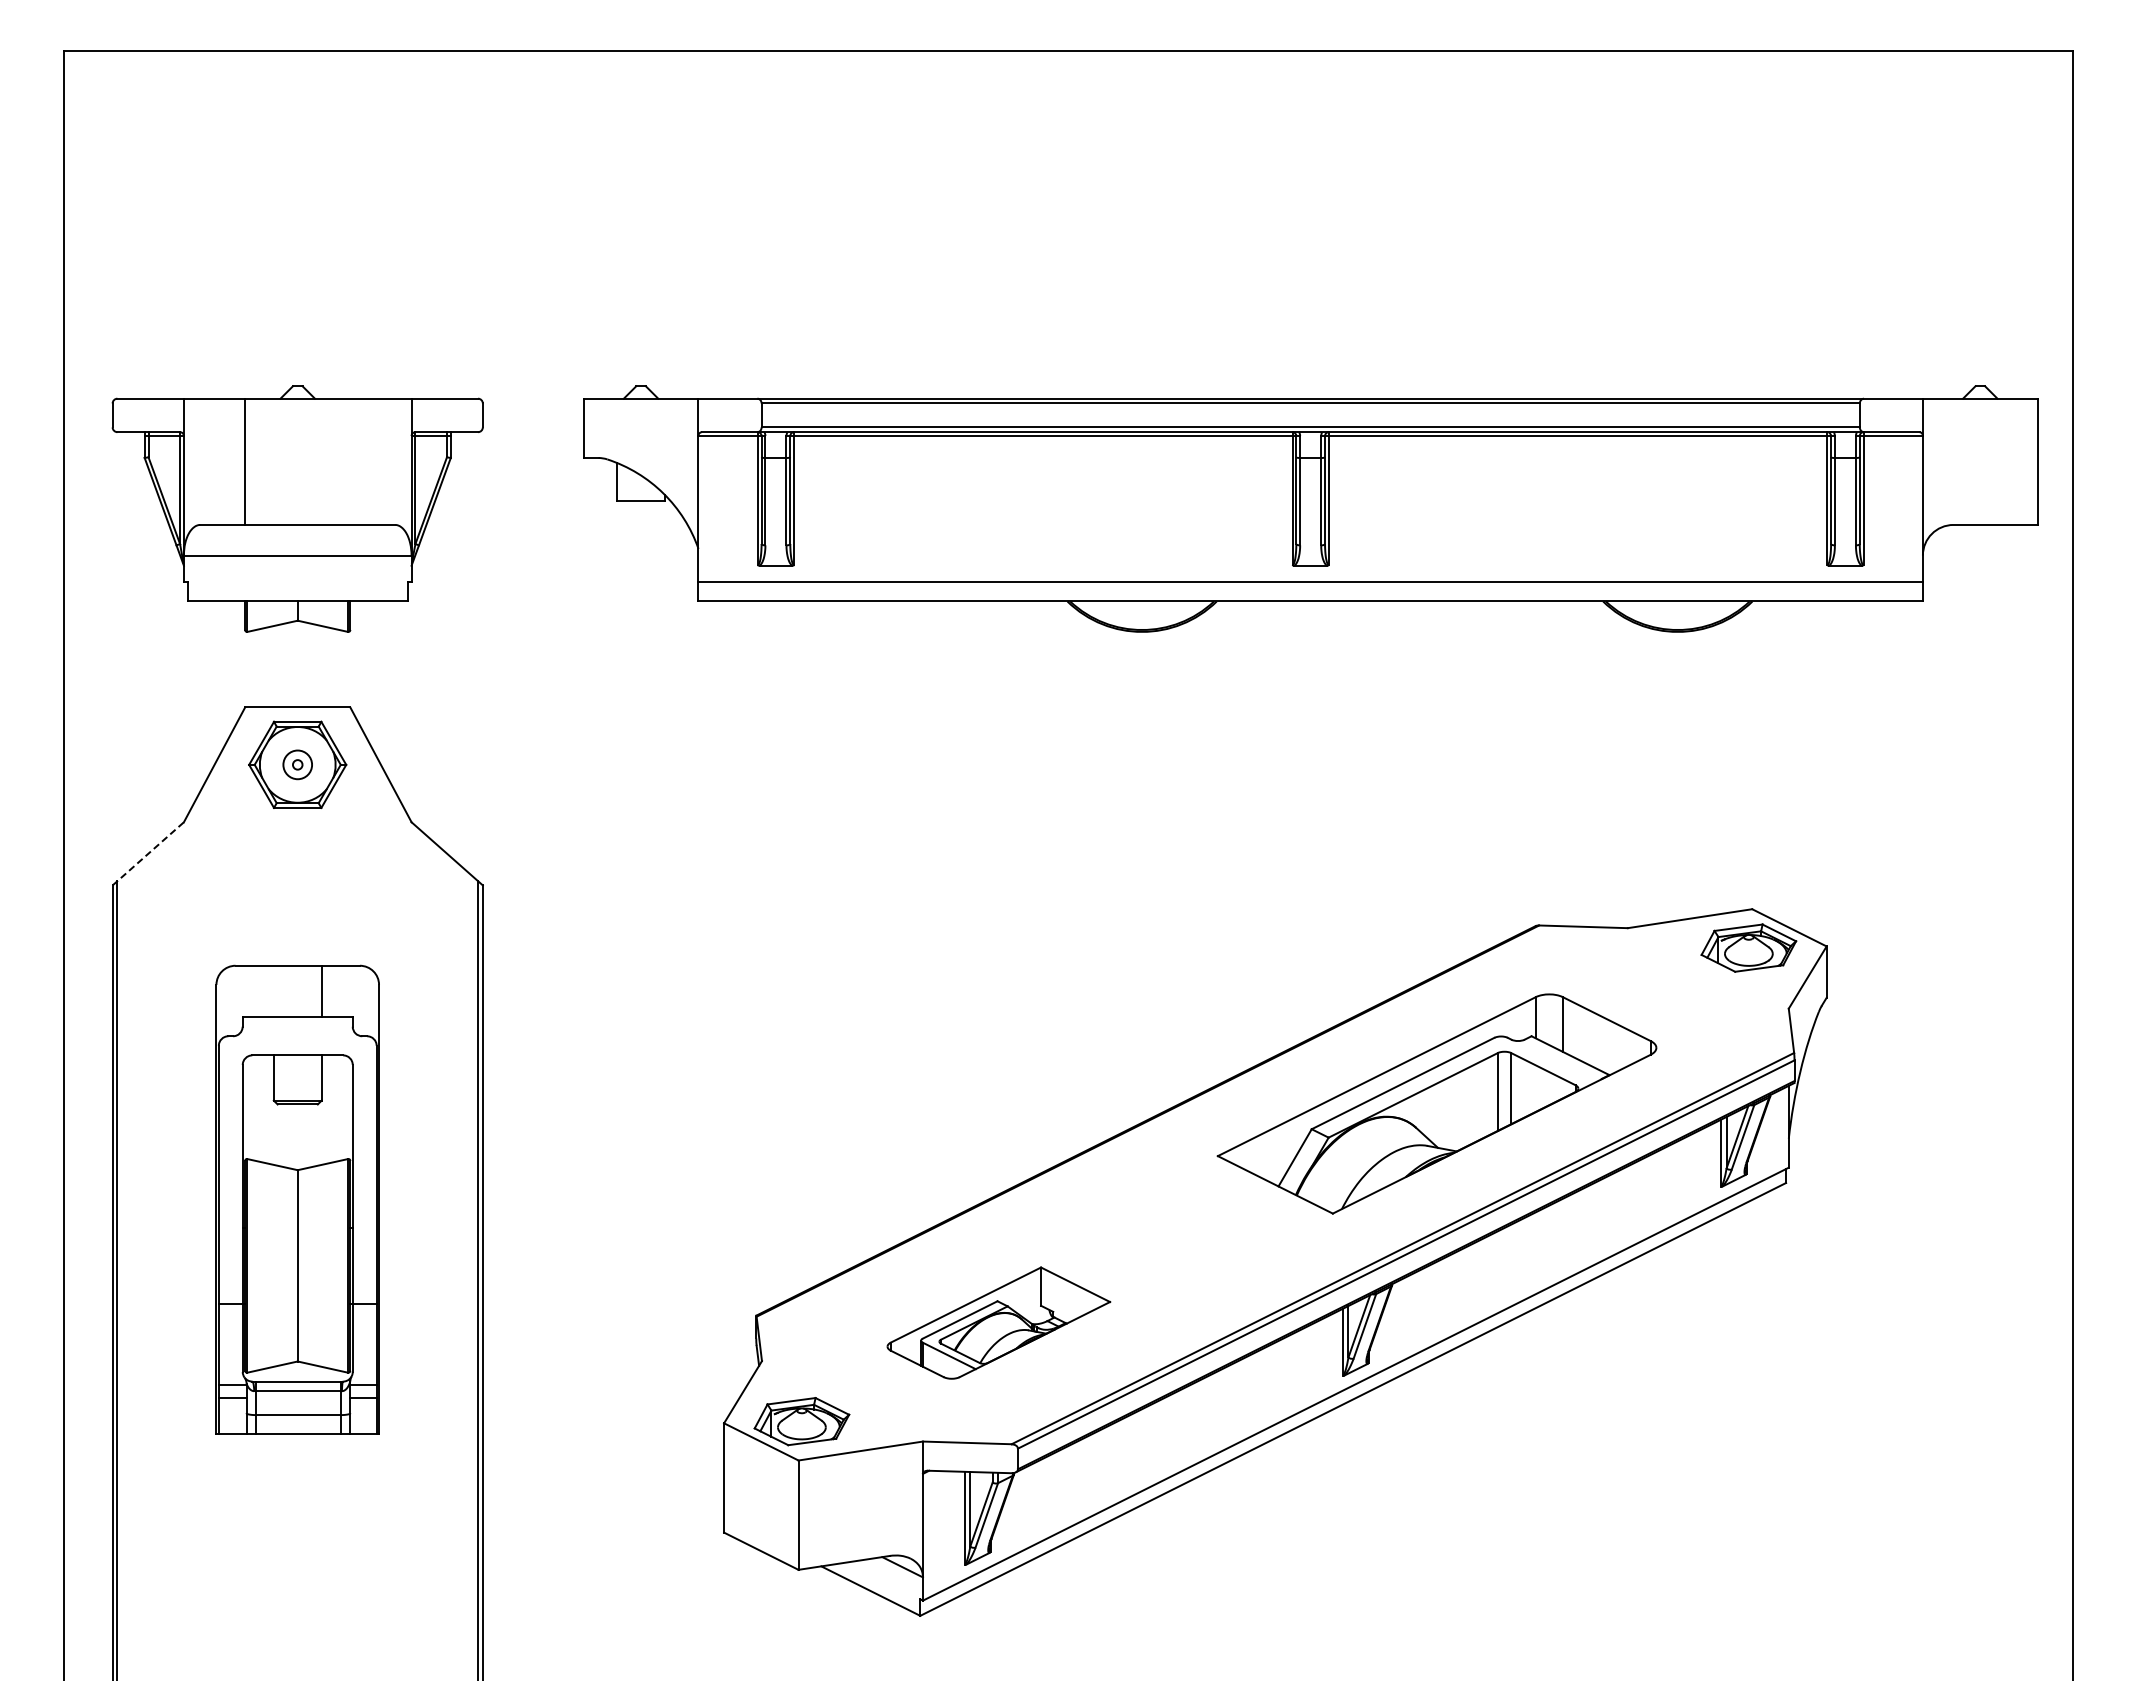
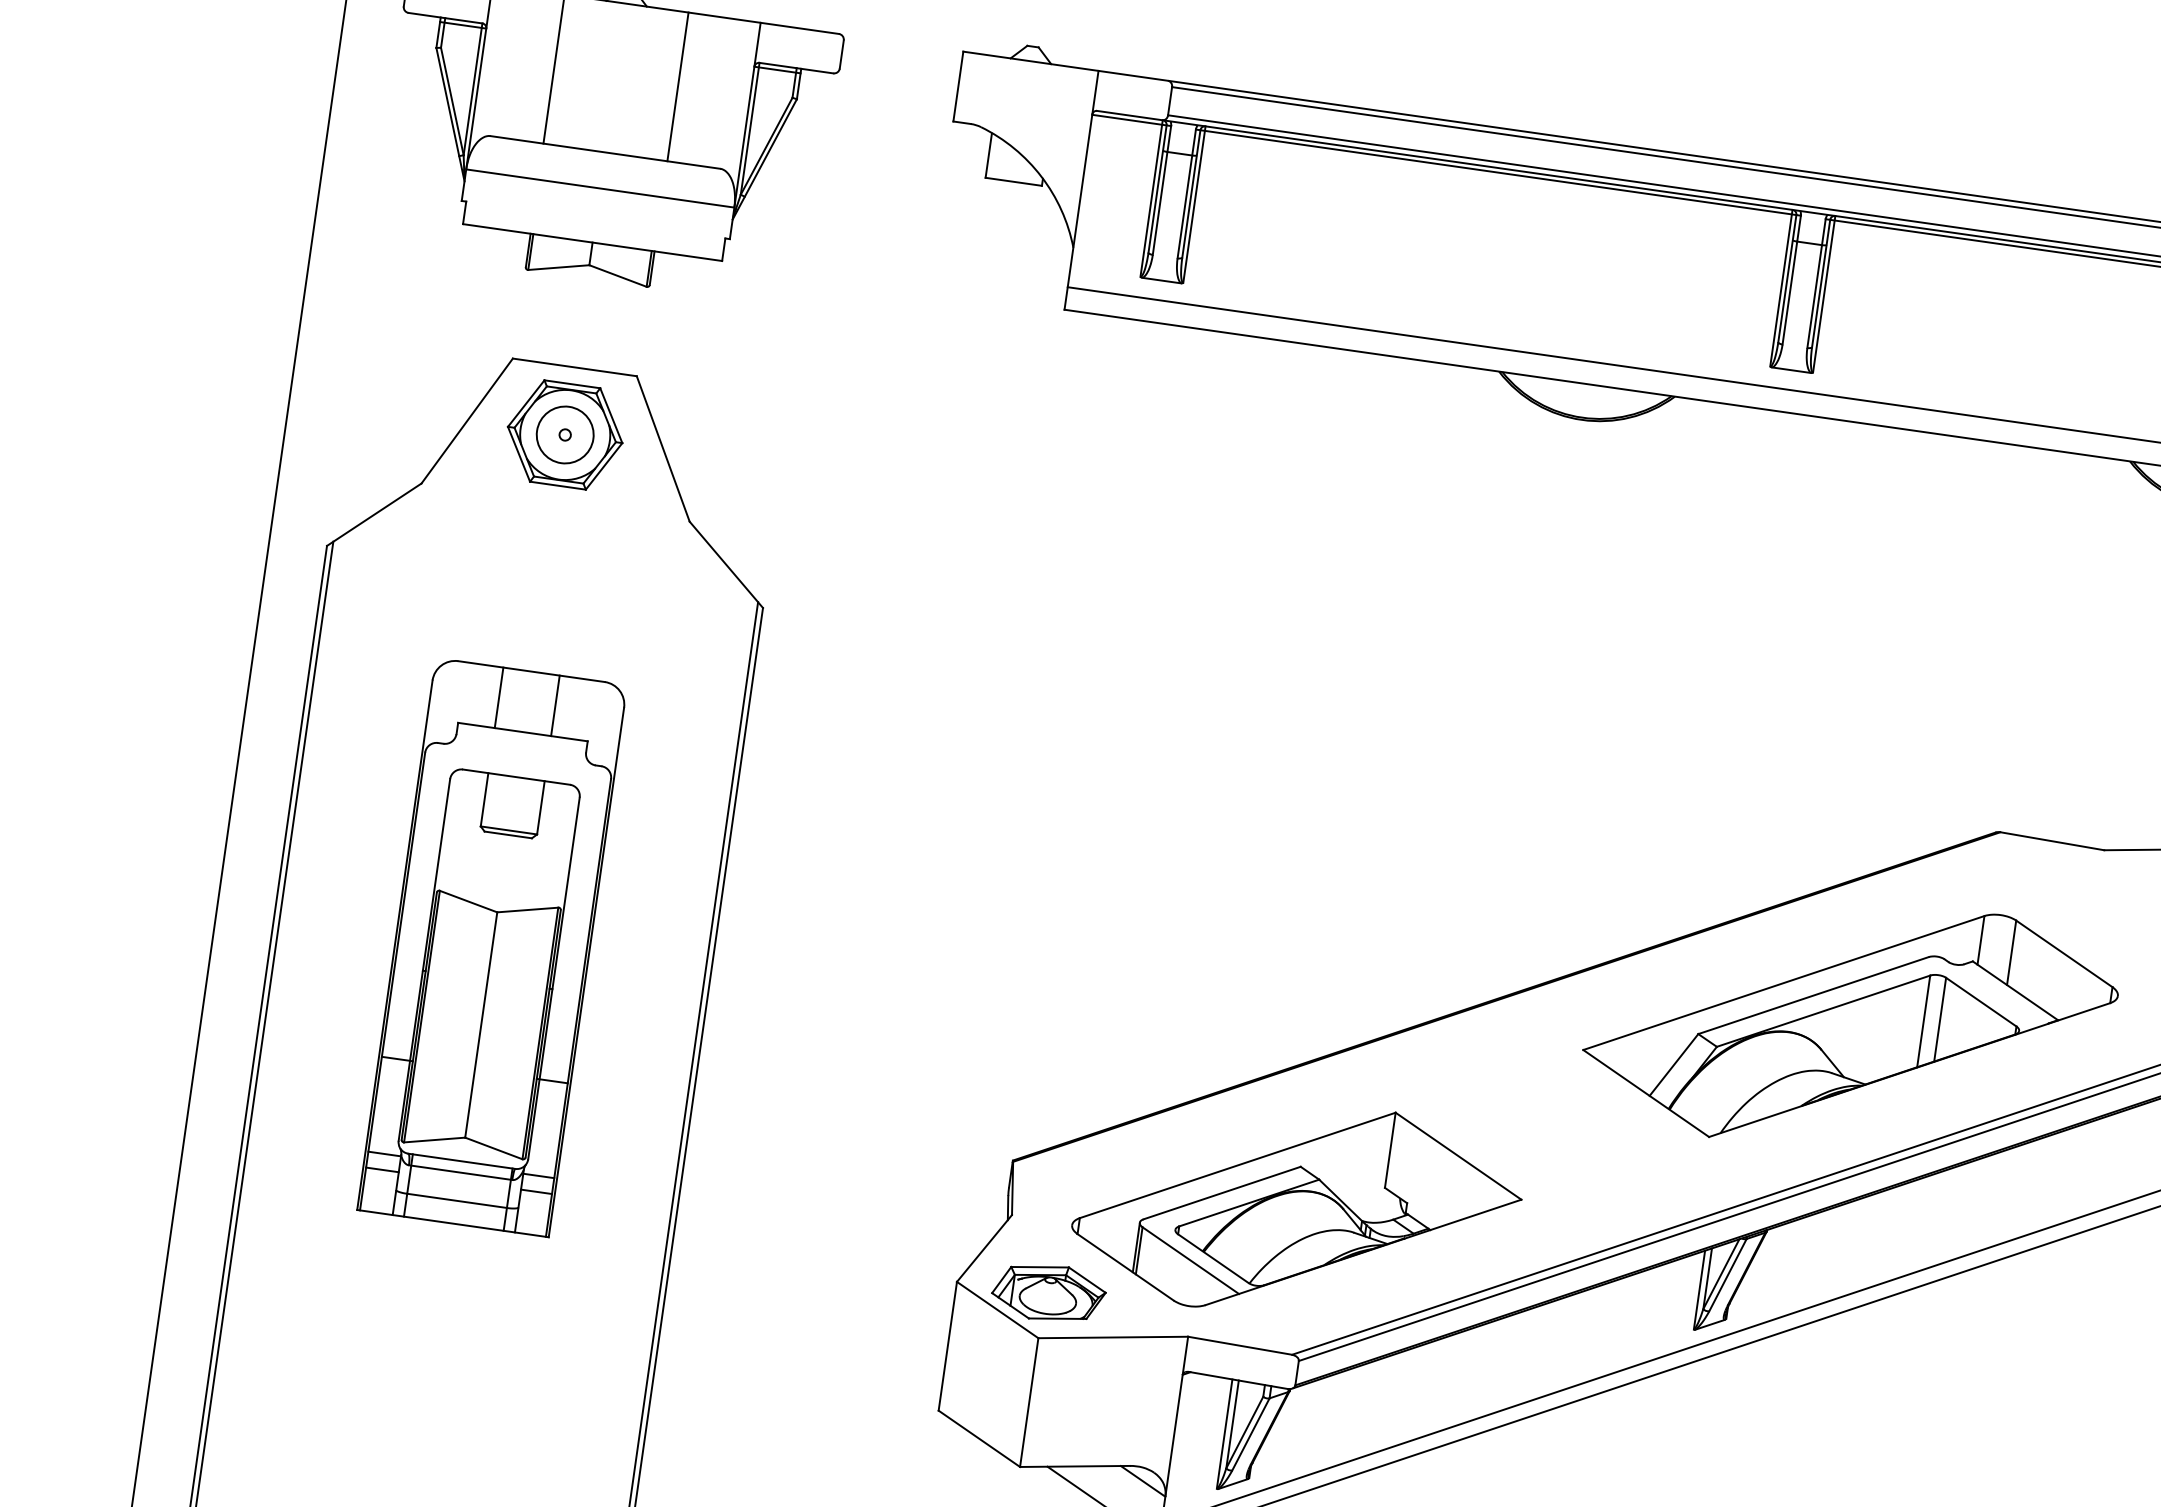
line: (350, 461) -> (678, 86), added
circle: (297, 764) -> (564, 434), size x1.67
line: (148, 853) -> (374, 514), dashed -> solid
line: (273, 991) -> (498, 697), added
part: (998, 1322) -> (1297, 1209), size x1.67

